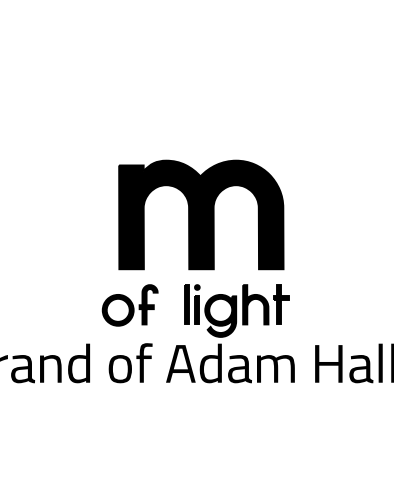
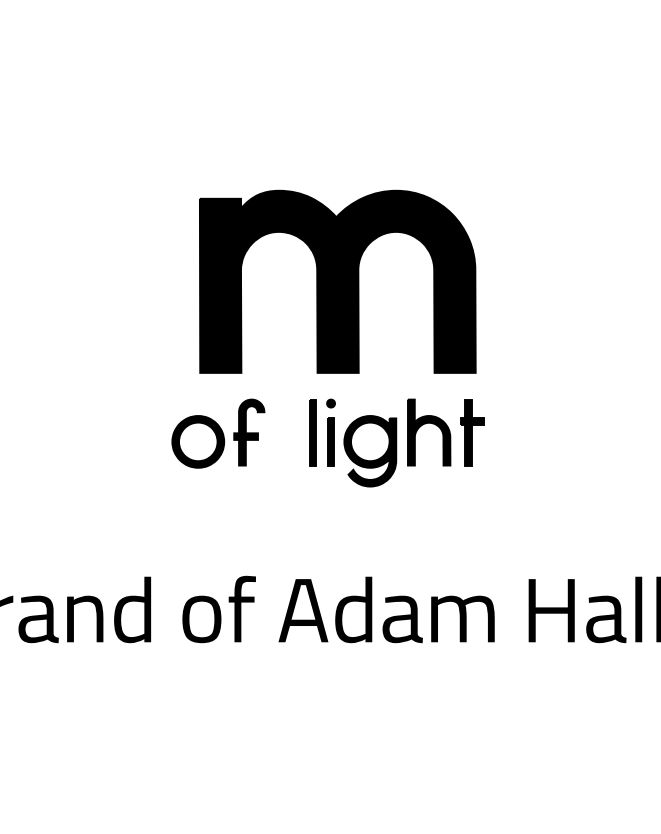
part: (195, 248) -> (327, 338), moved

